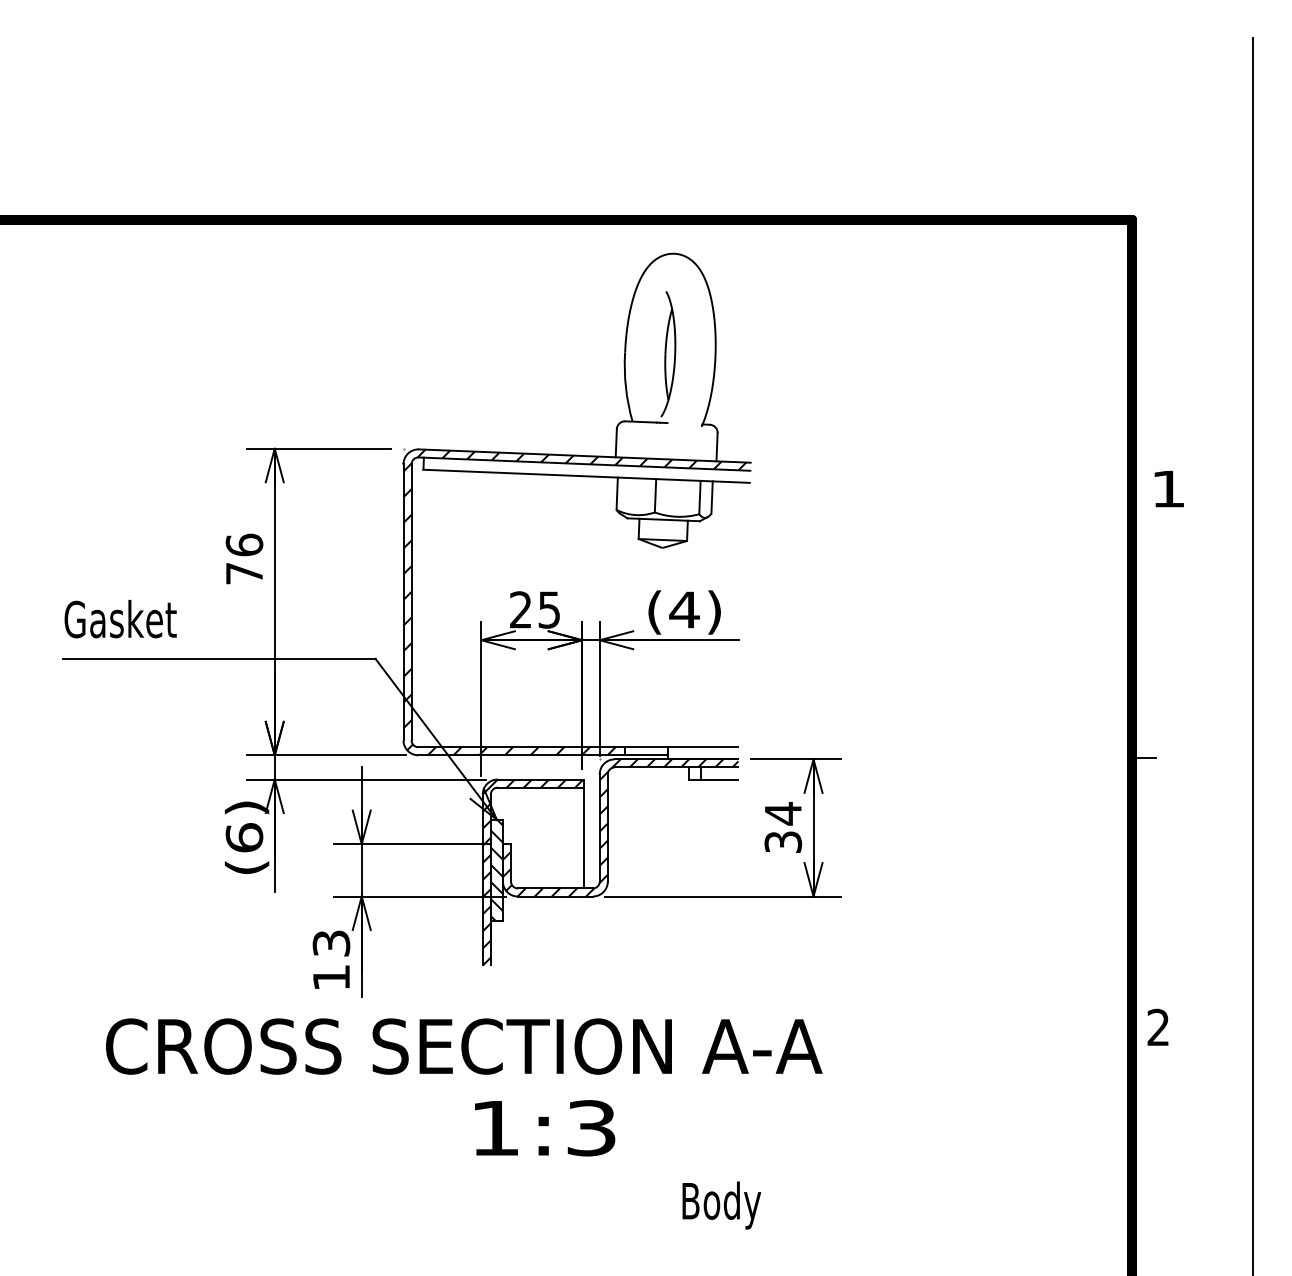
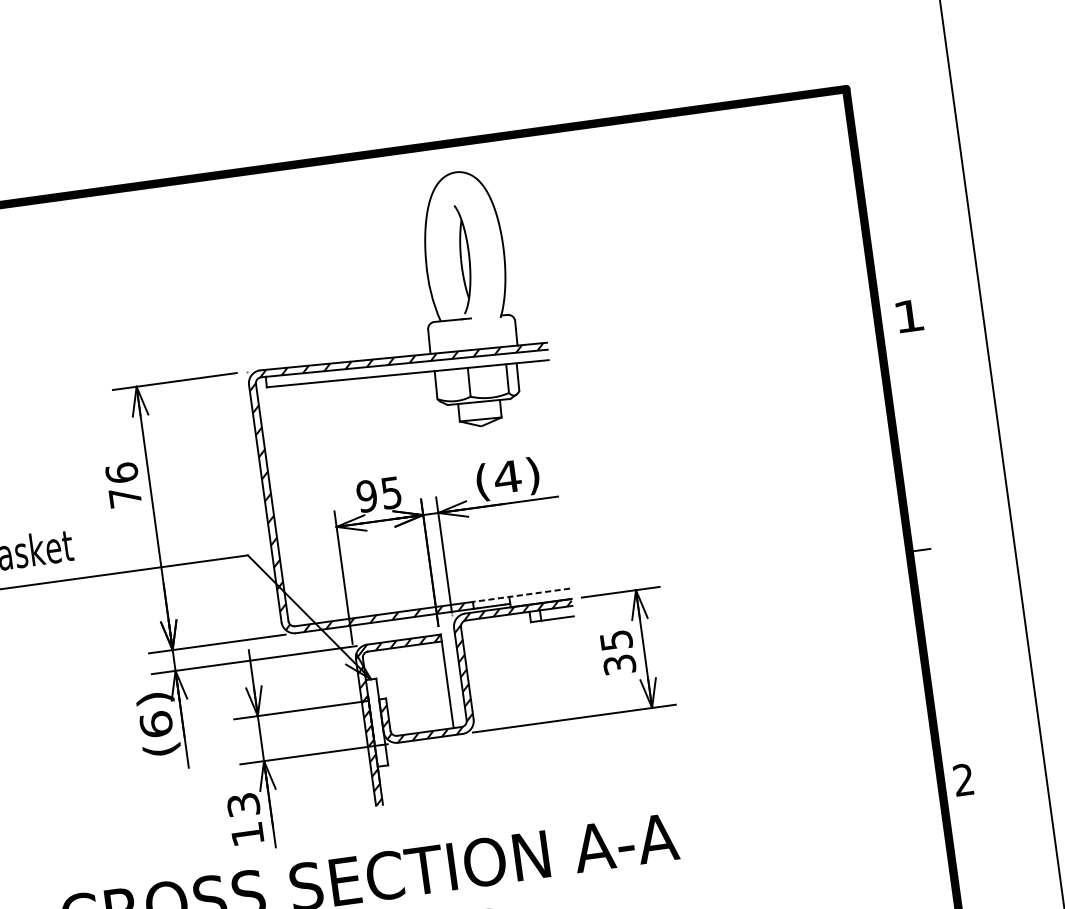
text: (520, 609) -> (366, 495), 25 -> 95
line: (681, 747) -> (521, 595), solid -> dashed
text: (783, 813) -> (616, 640), 34 -> 35
hatch: (496, 869) -> (376, 722), removed

